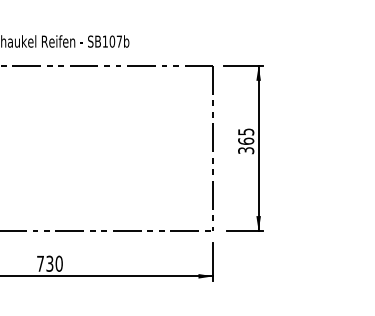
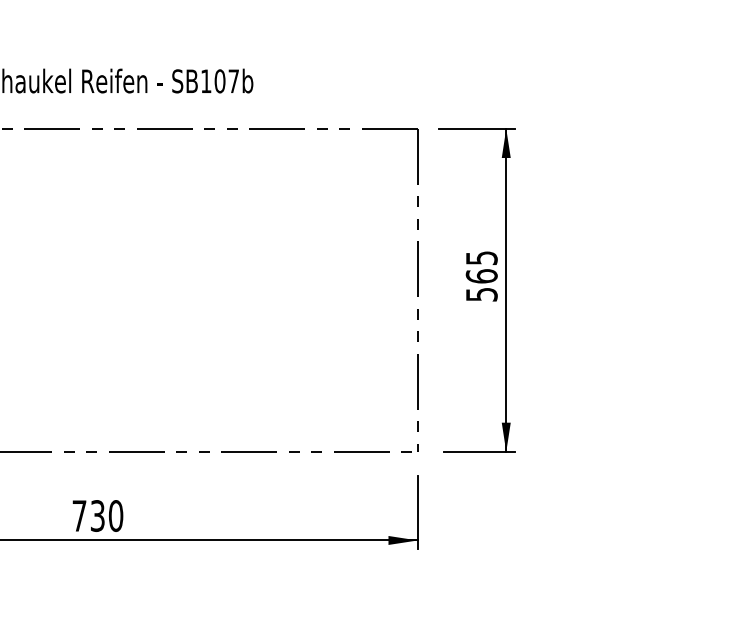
text: (245, 150) -> (480, 294), 365 -> 565

